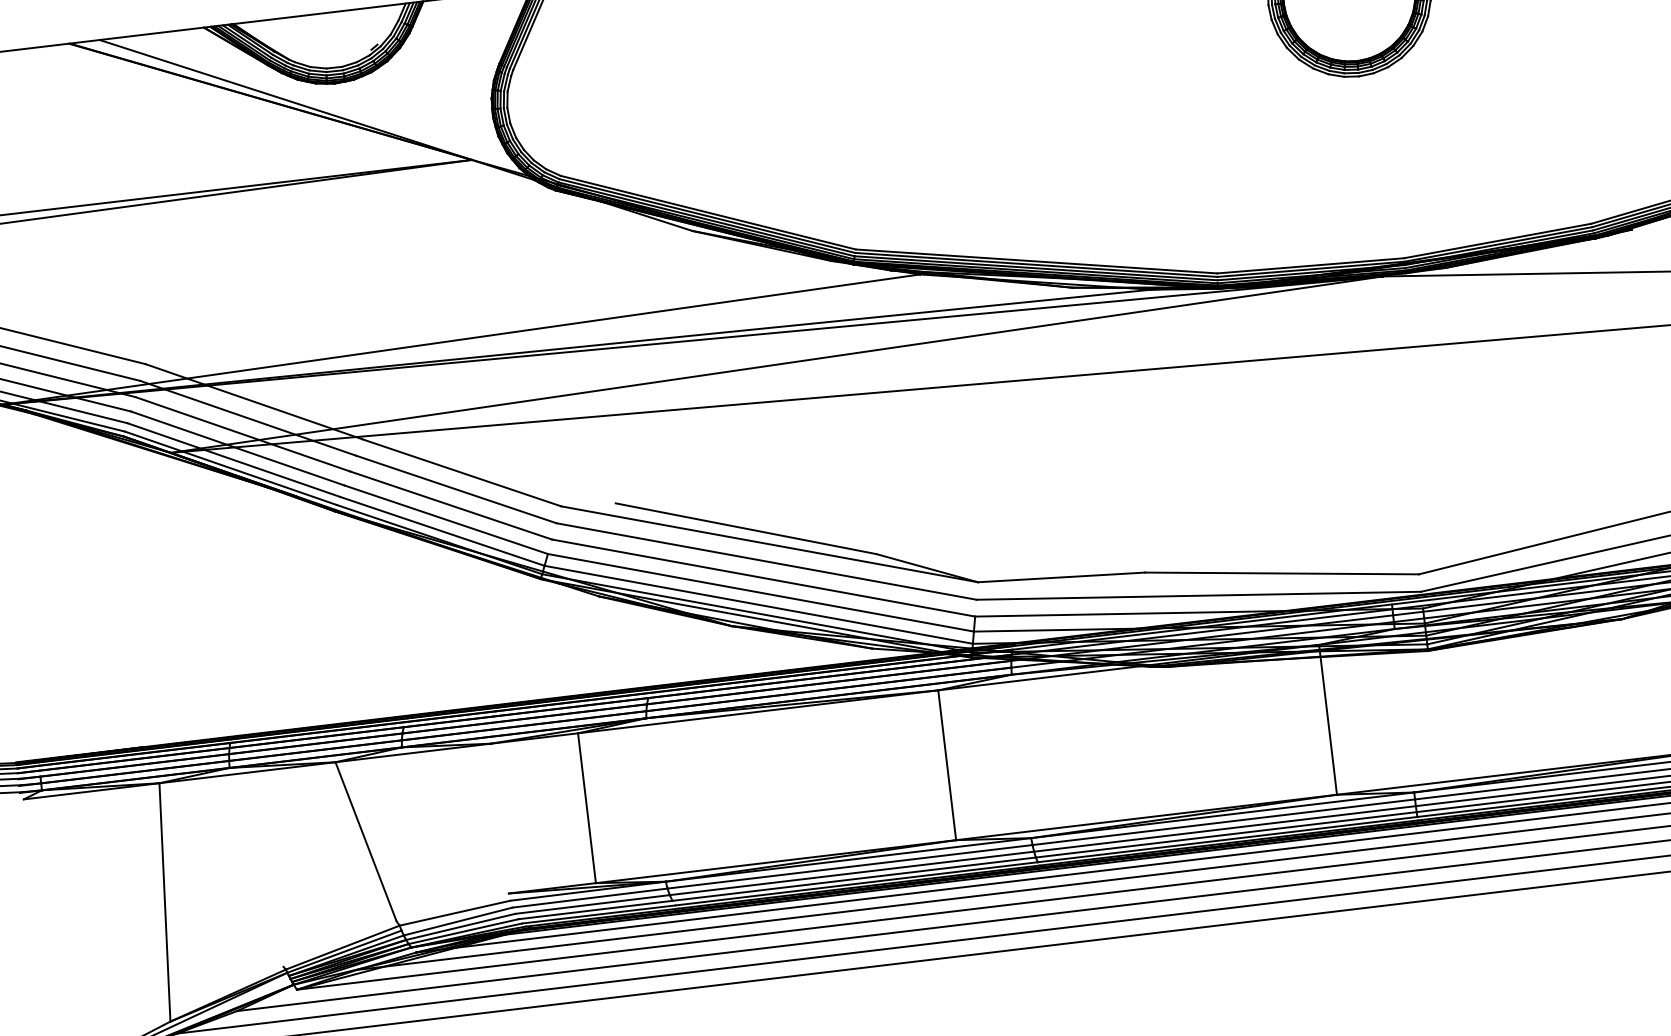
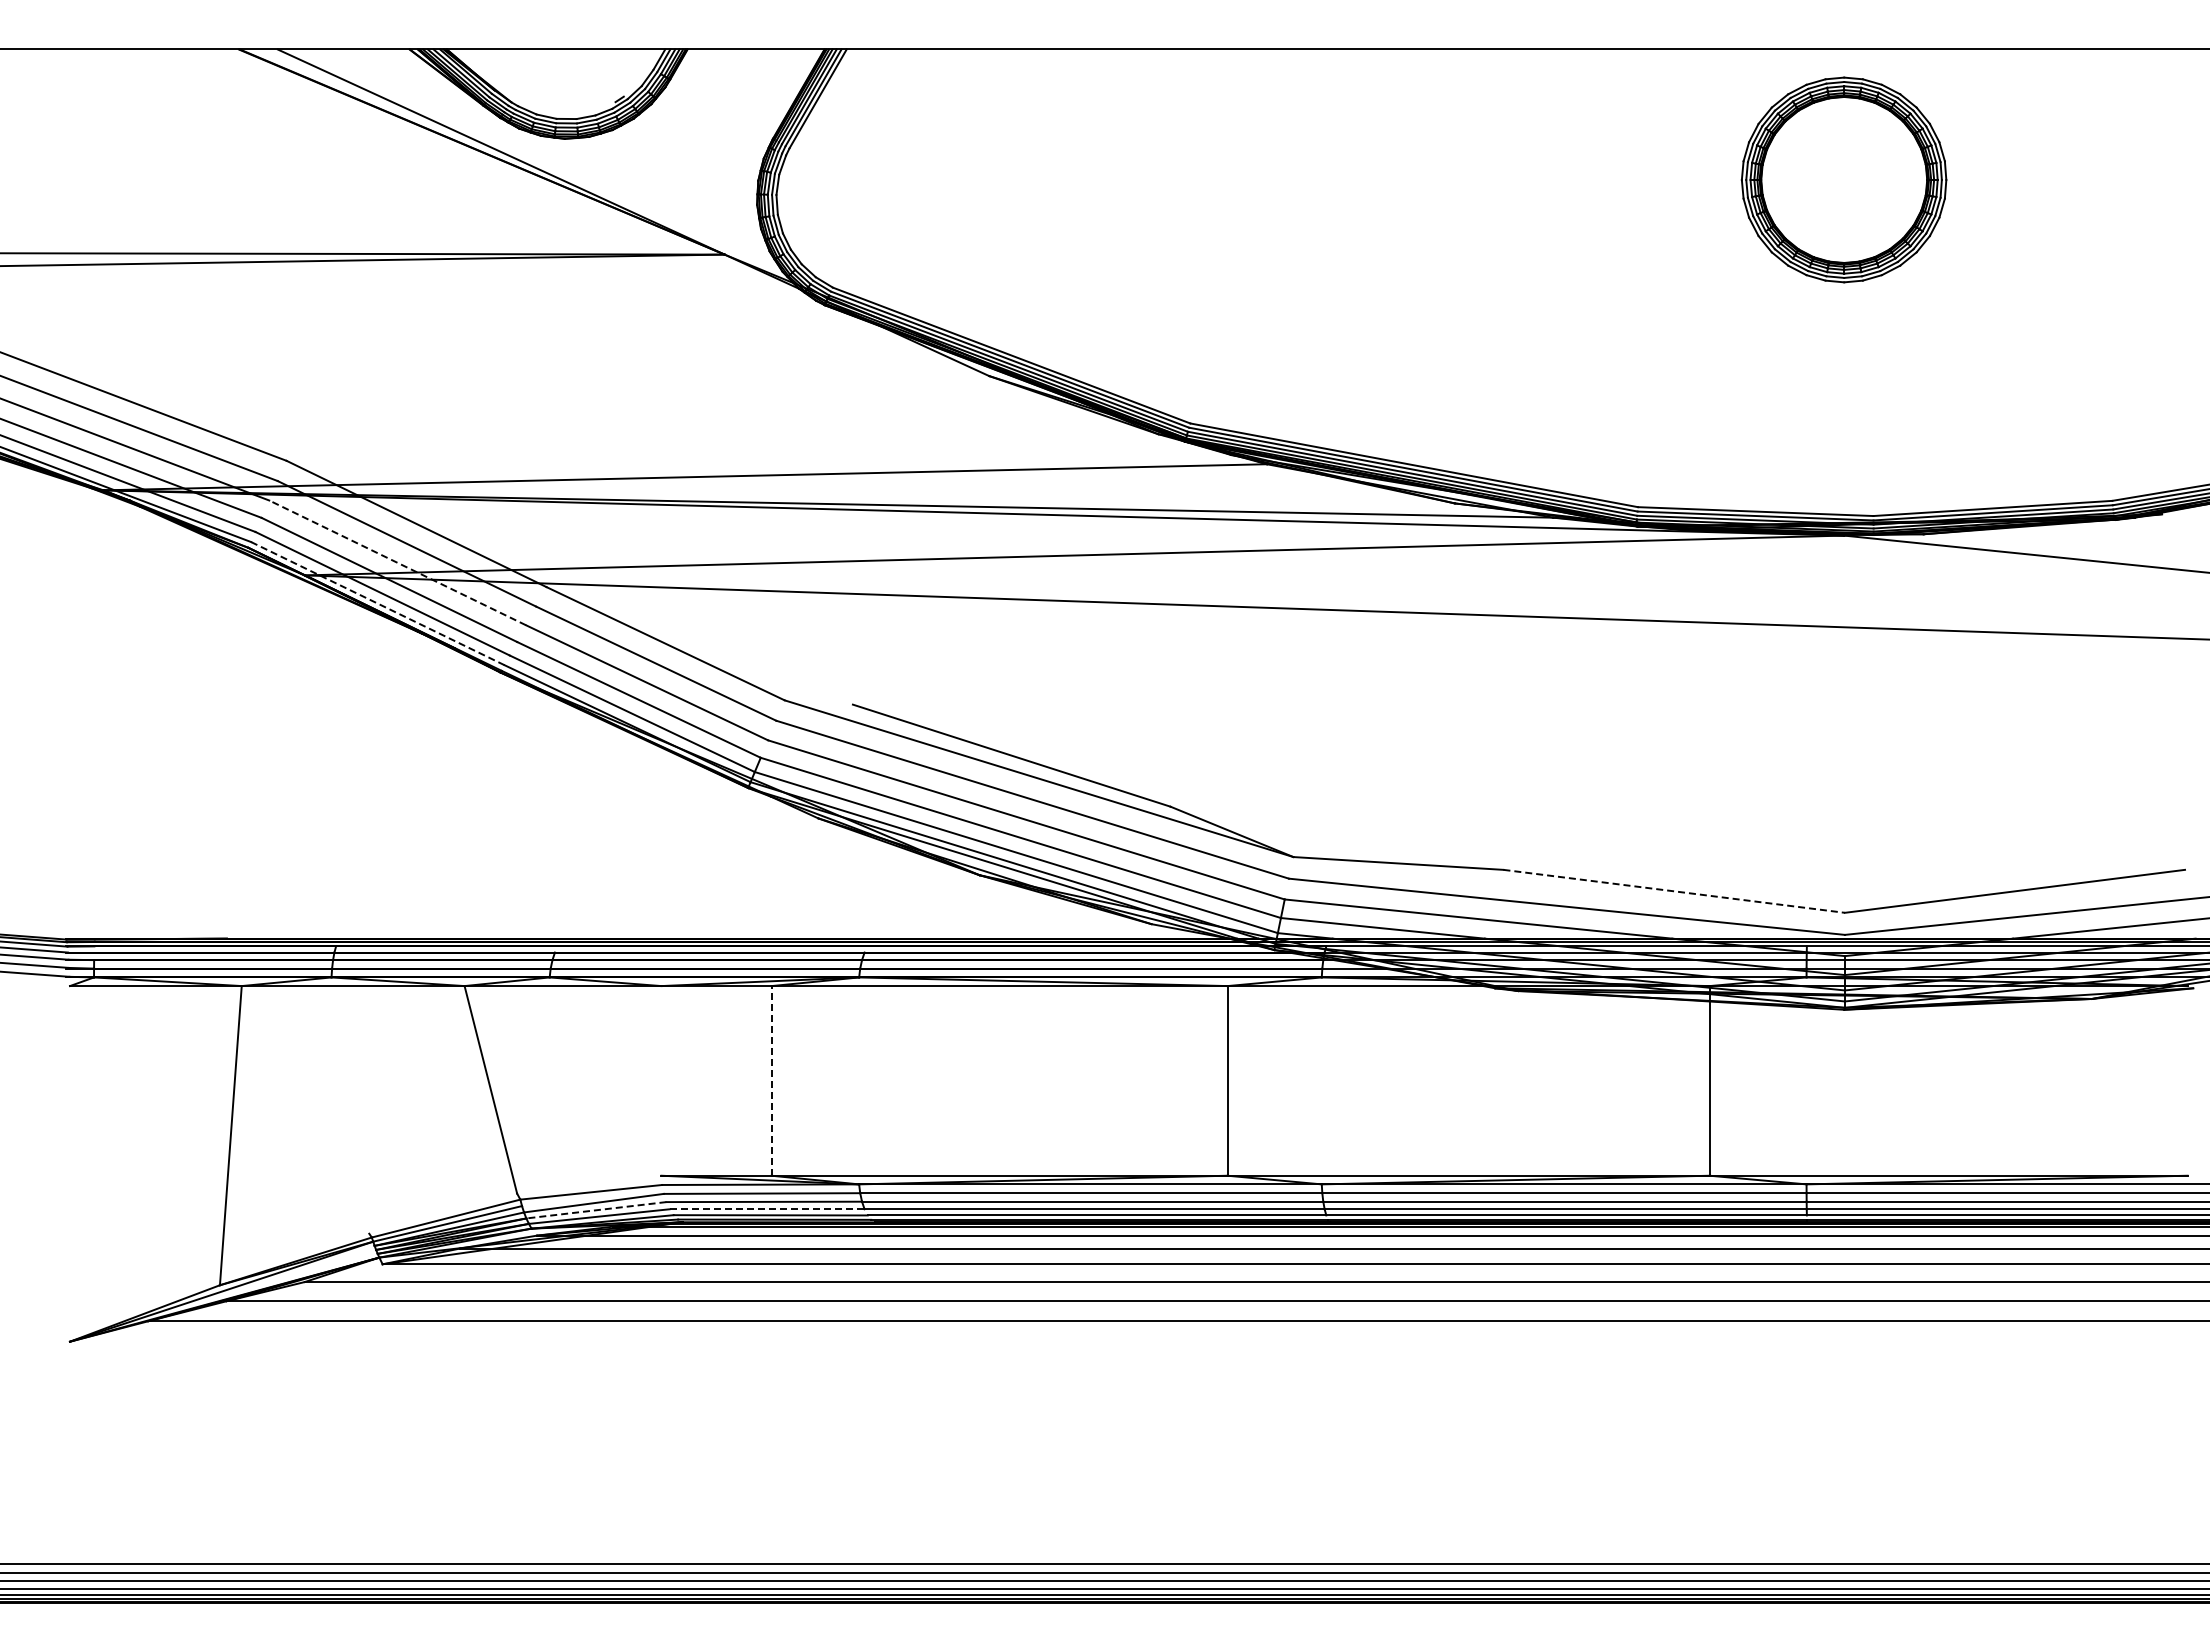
line: (242, 433) -> (397, 562), solid -> dashed
line: (230, 468) -> (377, 603), solid -> dashed
line: (1282, 573) -> (1674, 891), solid -> dashed
line: (586, 807) -> (771, 1080), solid -> dashed
line: (595, 910) -> (767, 1209), solid -> dashed
line: (460, 927) -> (596, 1210), solid -> dashed

